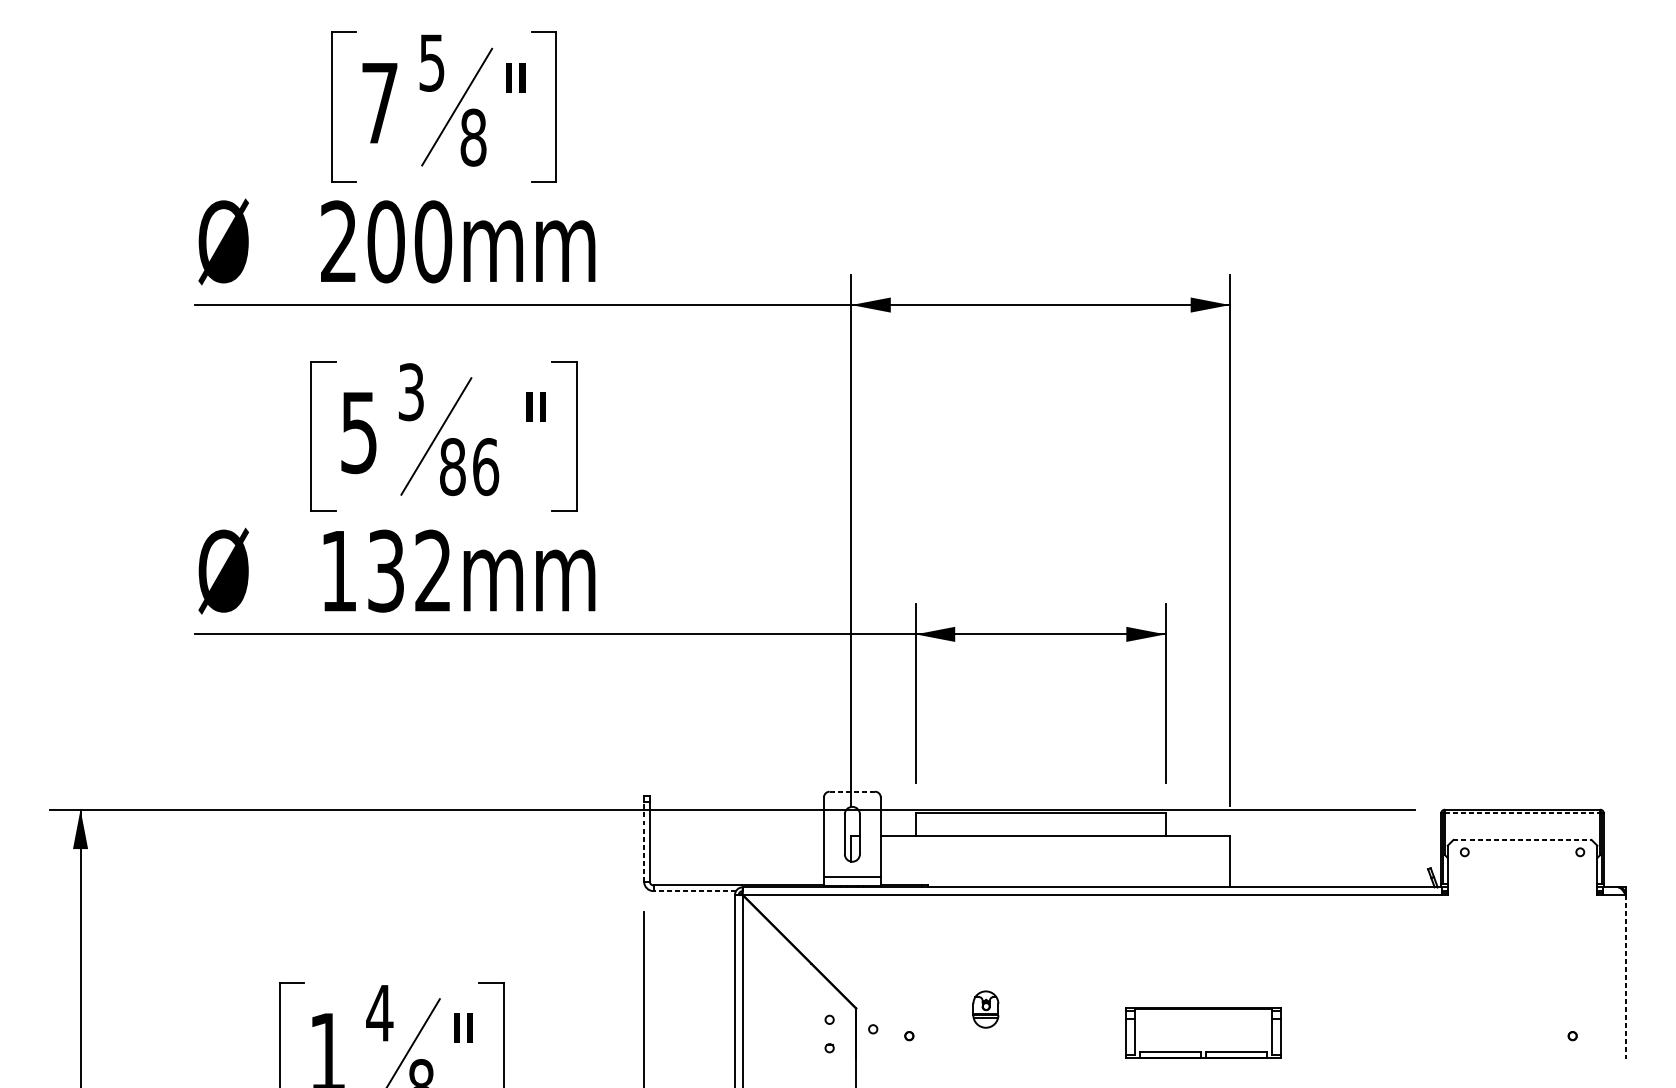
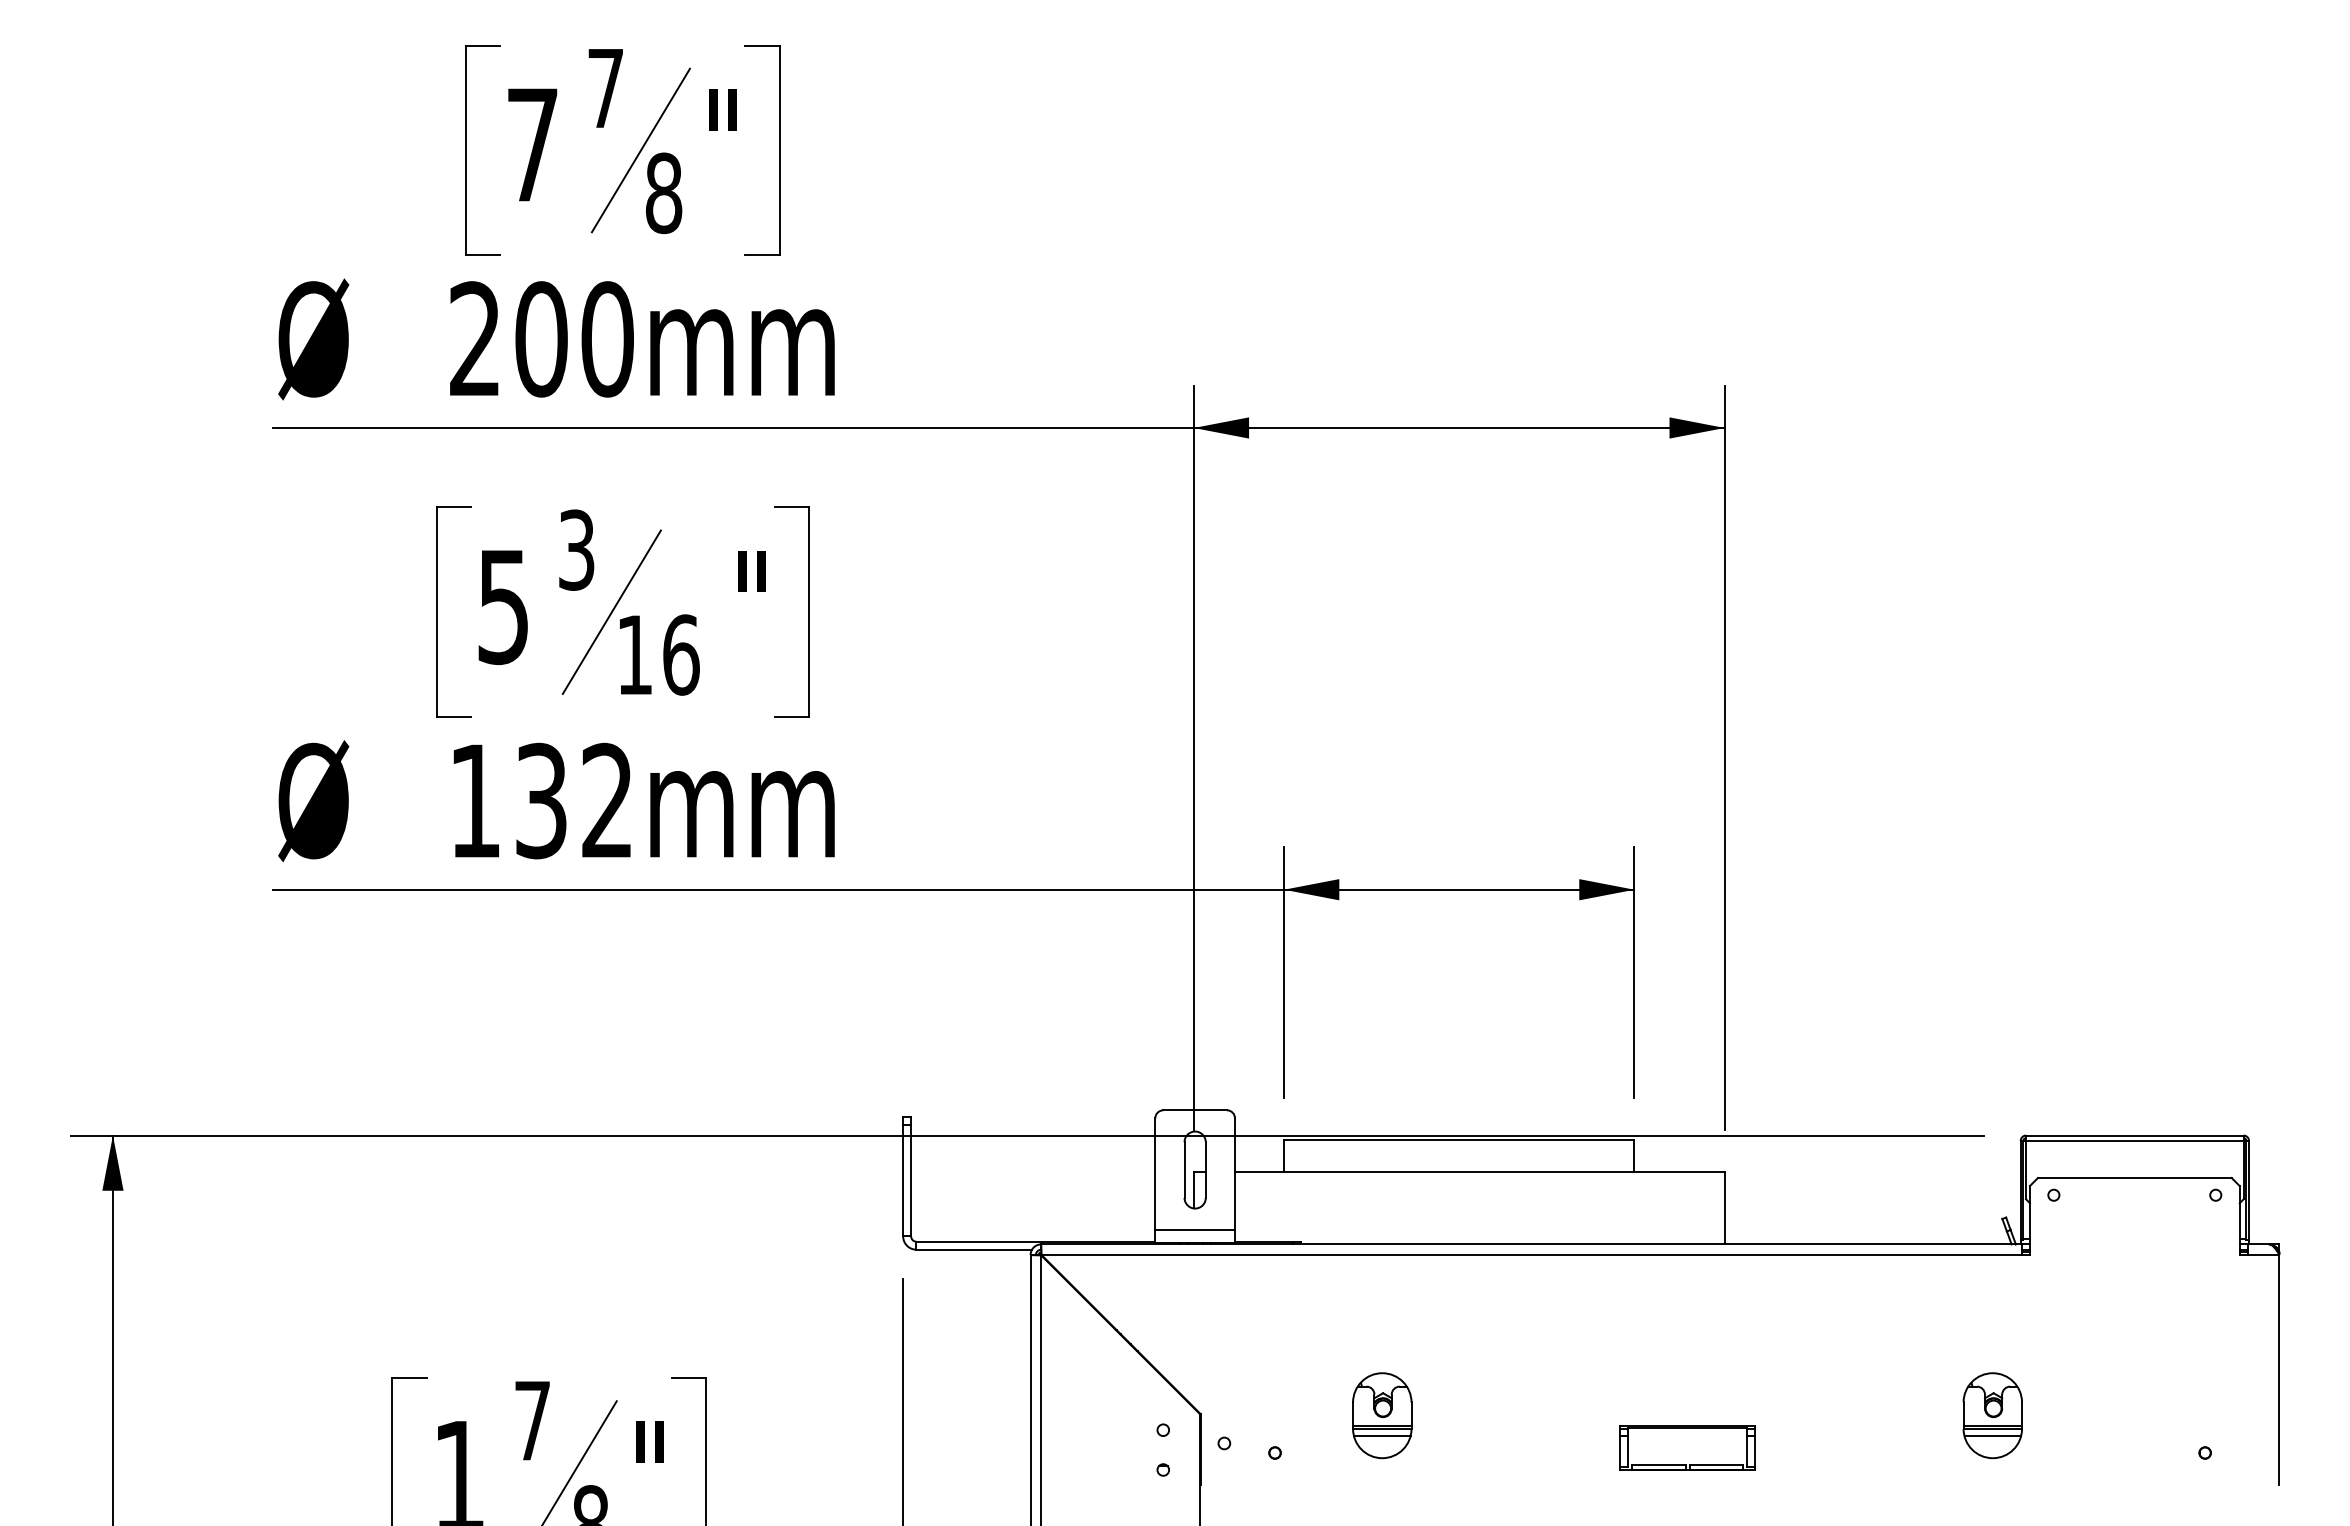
text: (431, 63) -> (605, 89), 5 -> 7
text: (452, 466) -> (634, 654), 86 -> 16
line: (852, 791) -> (1195, 1110), dashed -> solid
line: (1522, 813) -> (2134, 1140), dashed -> solid
line: (1522, 840) -> (2134, 1178), dashed -> solid
line: (644, 841) -> (903, 1180), dashed -> solid
line: (695, 890) -> (974, 1249), dashed -> solid
line: (1625, 976) -> (2279, 1369), dashed -> solid
part: (985, 1009) -> (1382, 1415), size x1.67
part: (1421, 1009) -> (1992, 1415), added
text: (379, 1012) -> (532, 1420), 4 -> 7
part: (1203, 1032) -> (1687, 1447), size x0.62

